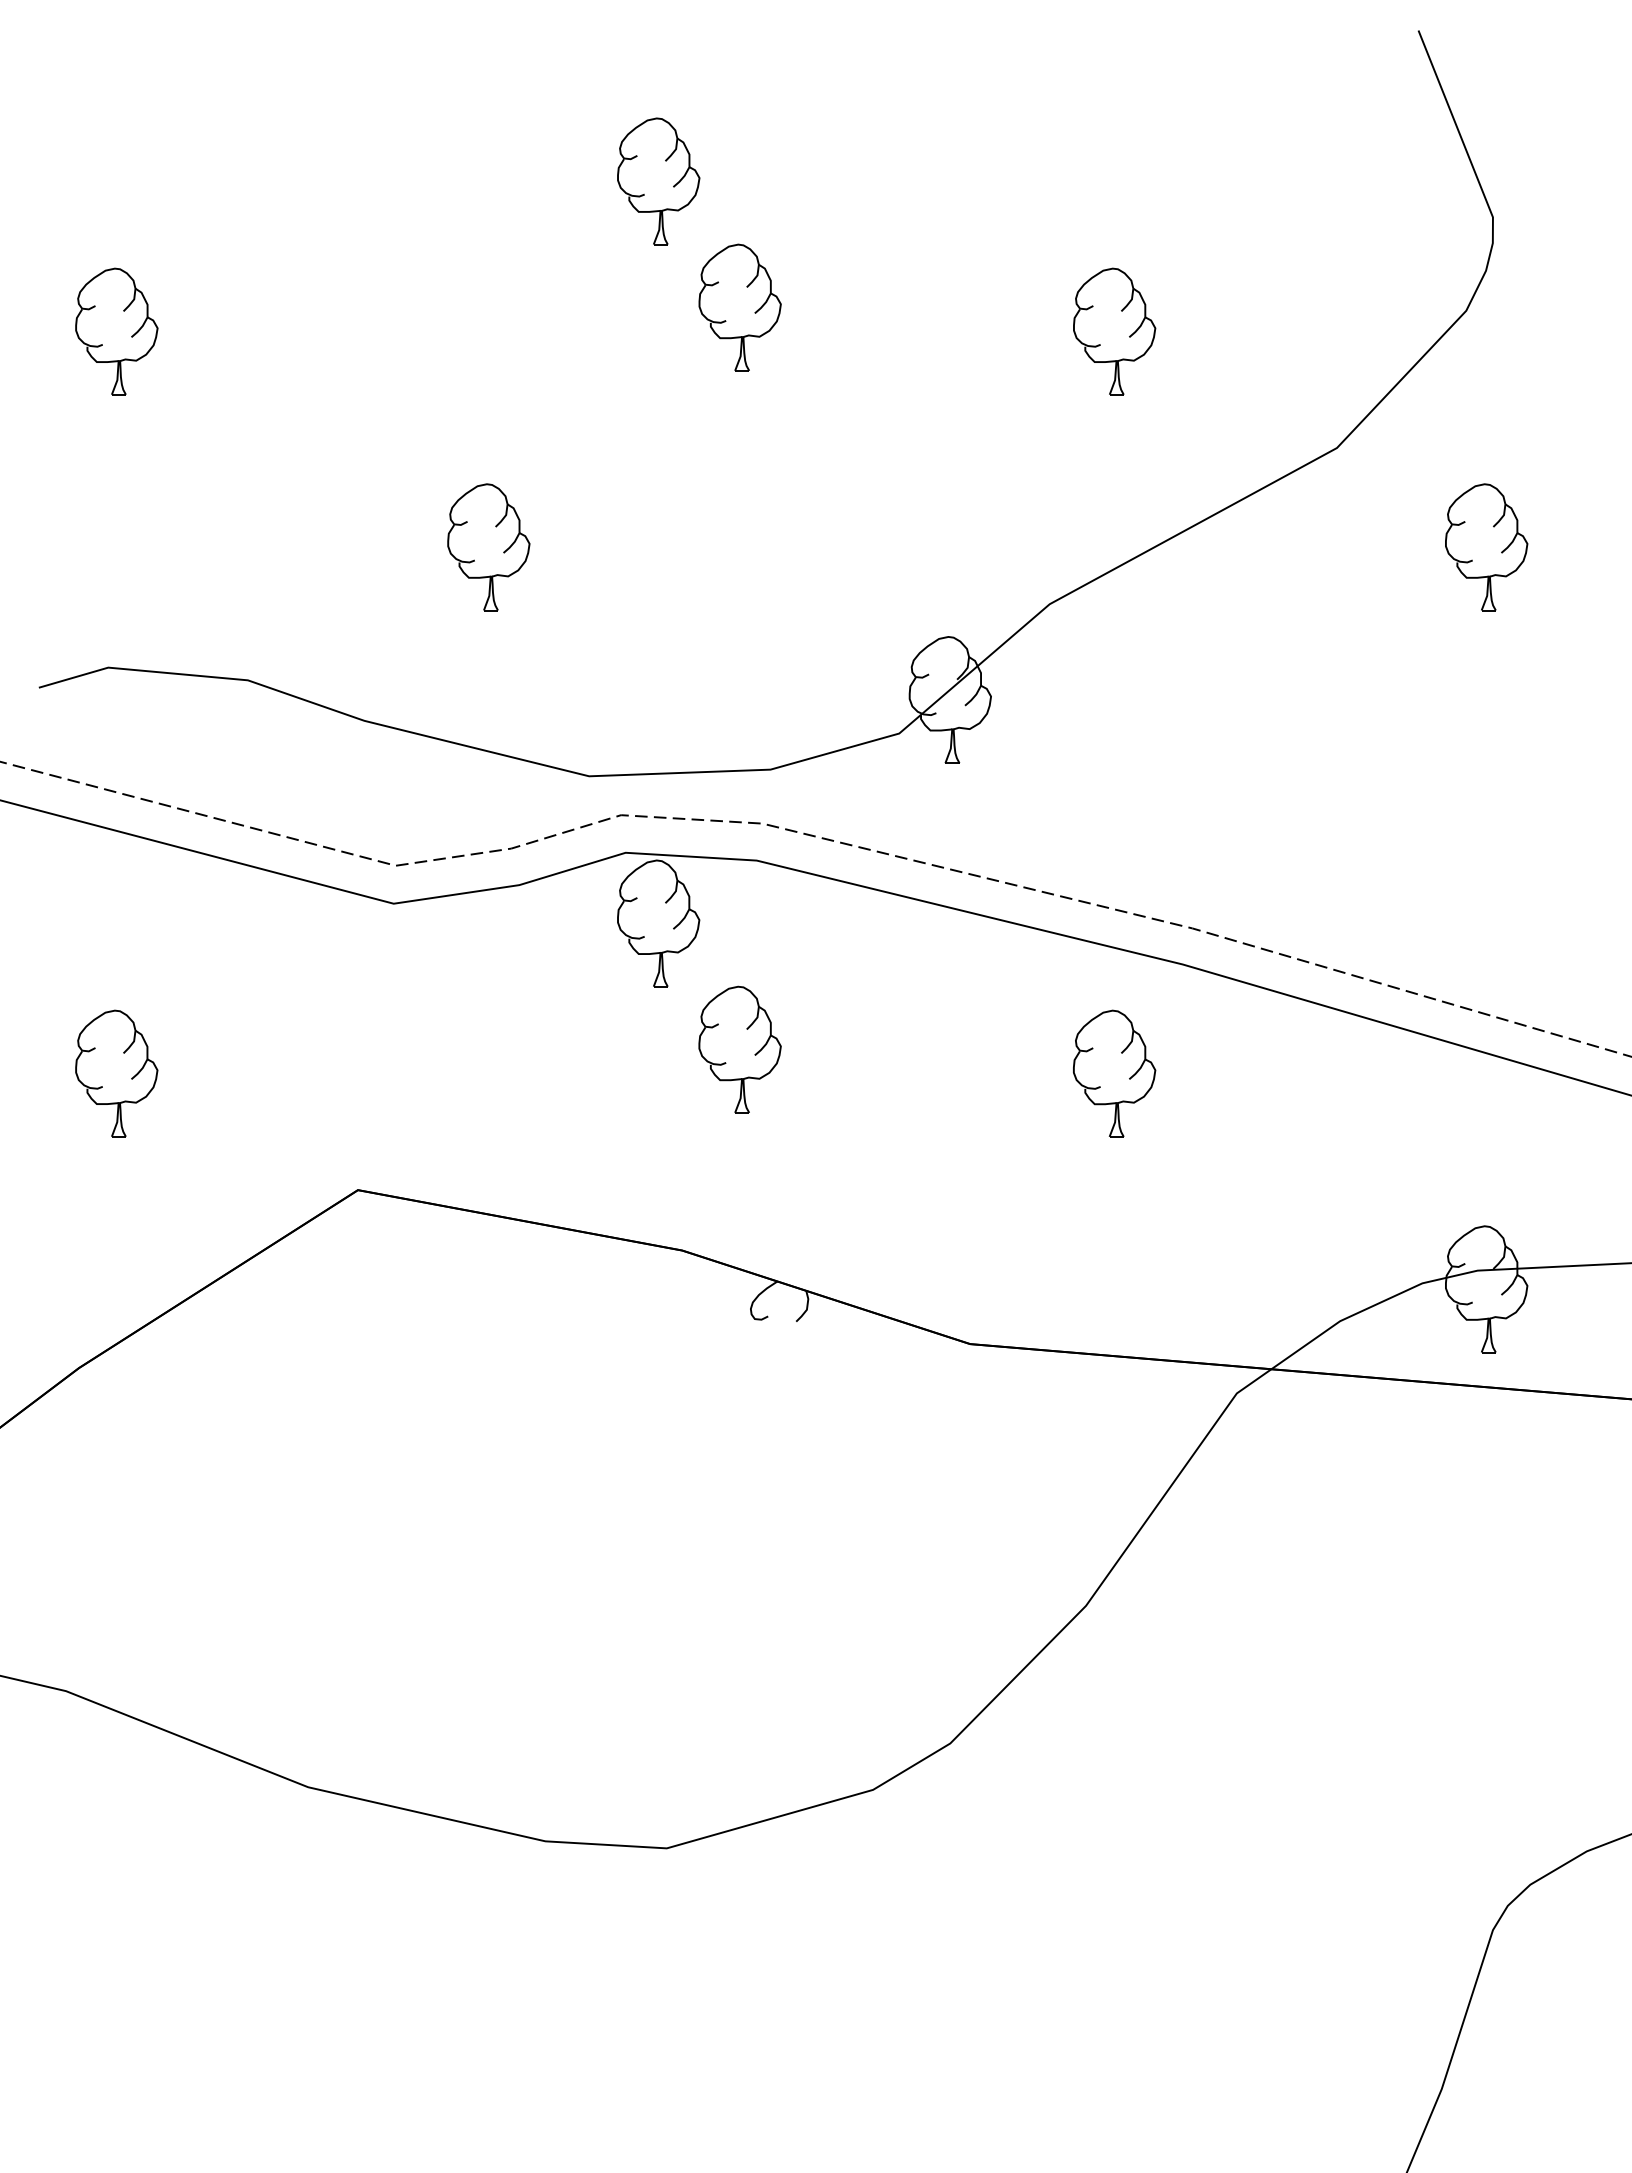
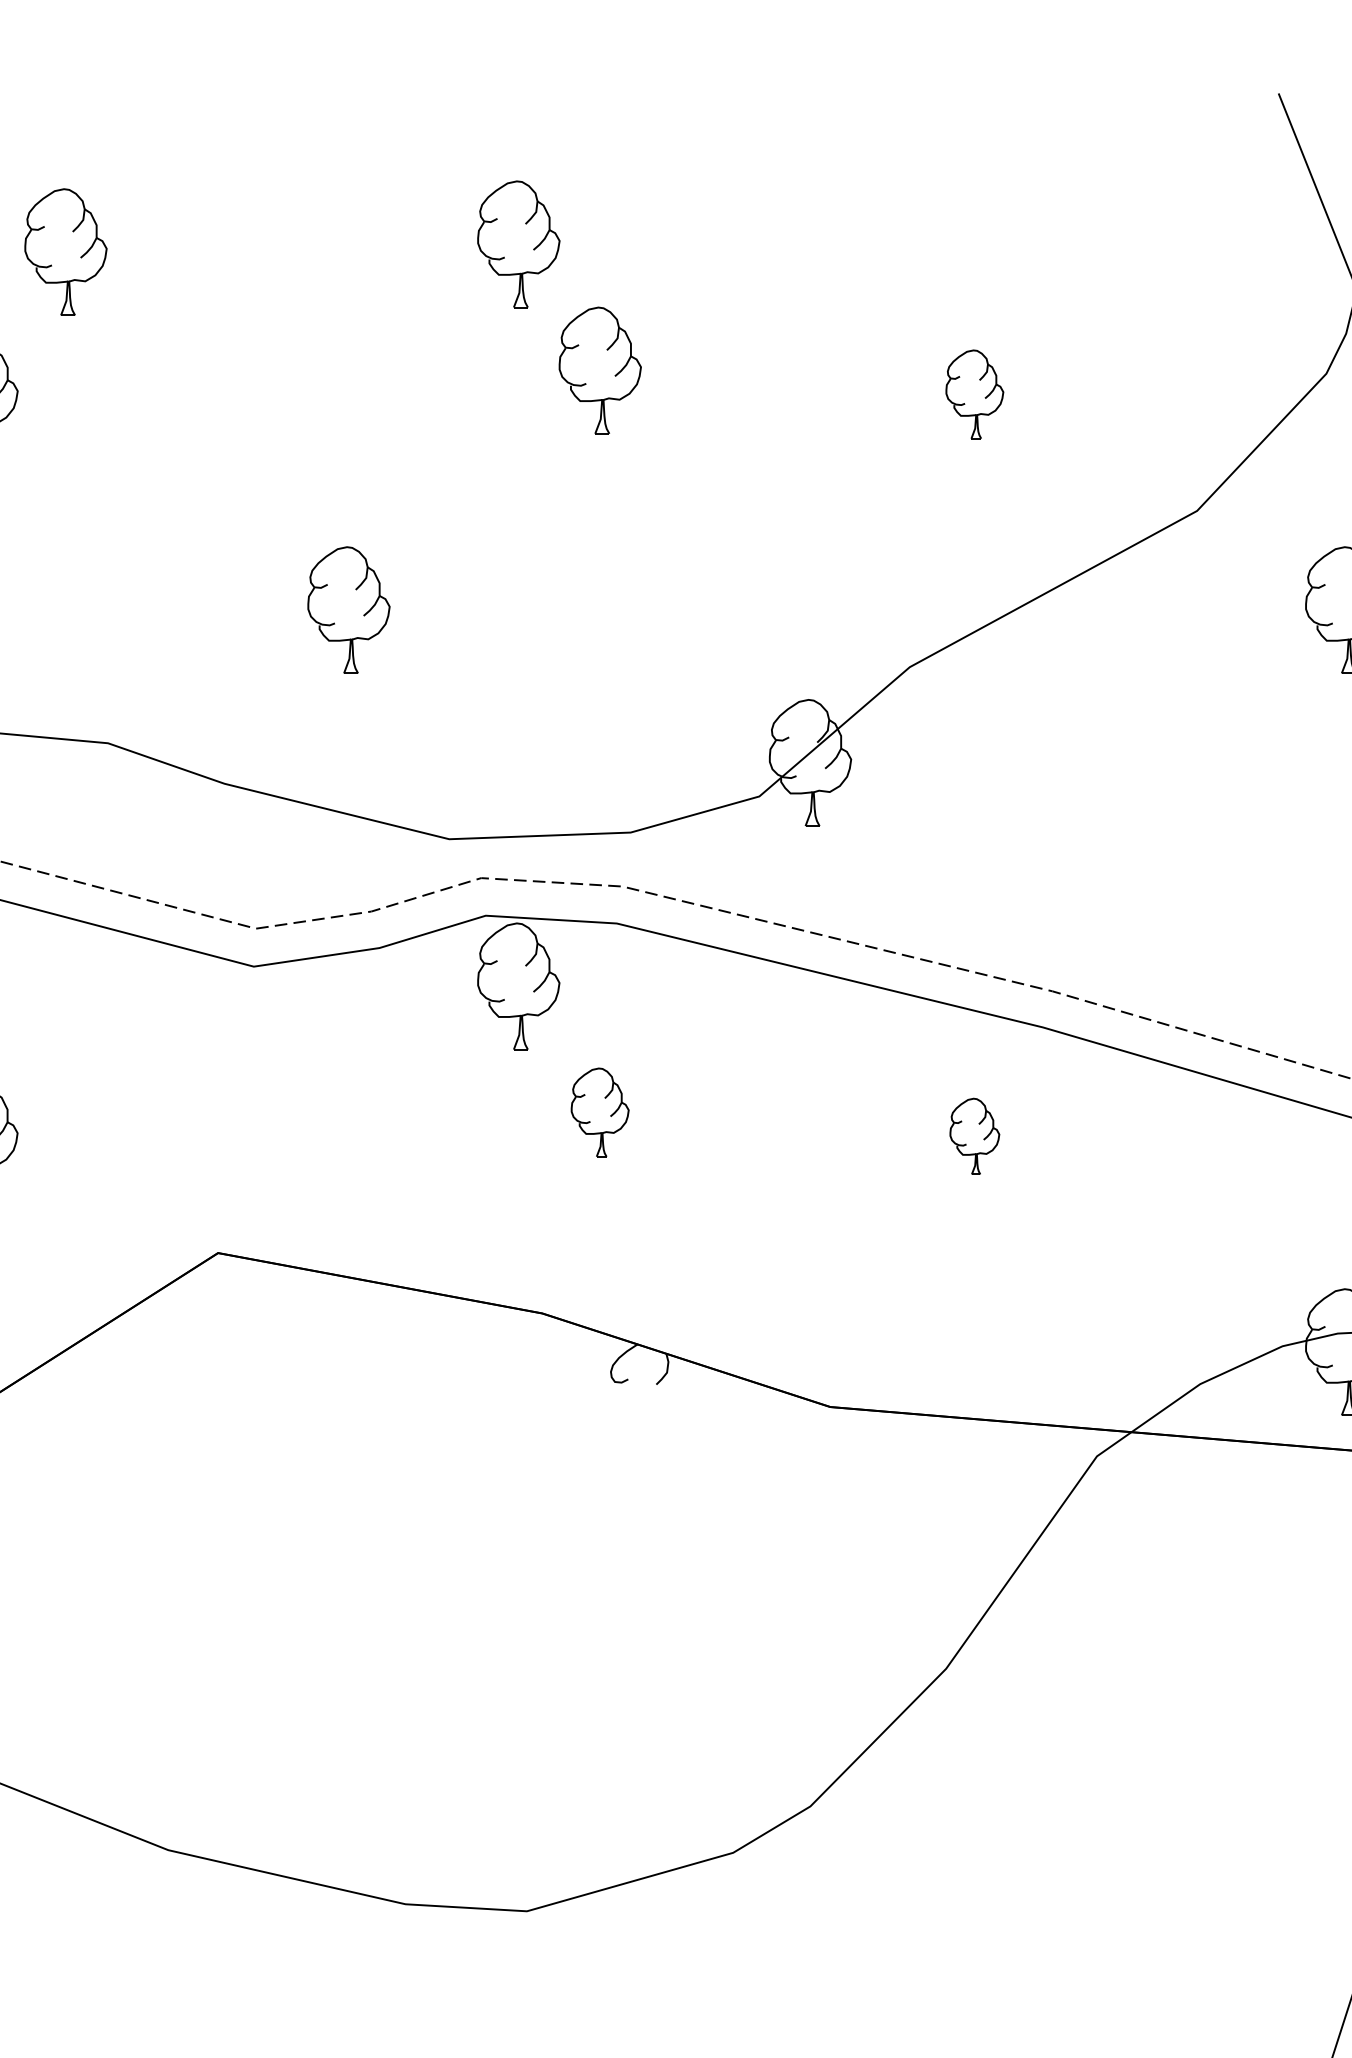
part: (205, 189) -> (65, 252), added
part: (1114, 331) -> (974, 394), size x0.7
part: (739, 1049) -> (599, 1112), size x0.7
part: (1114, 1073) -> (974, 1136), size x0.6

